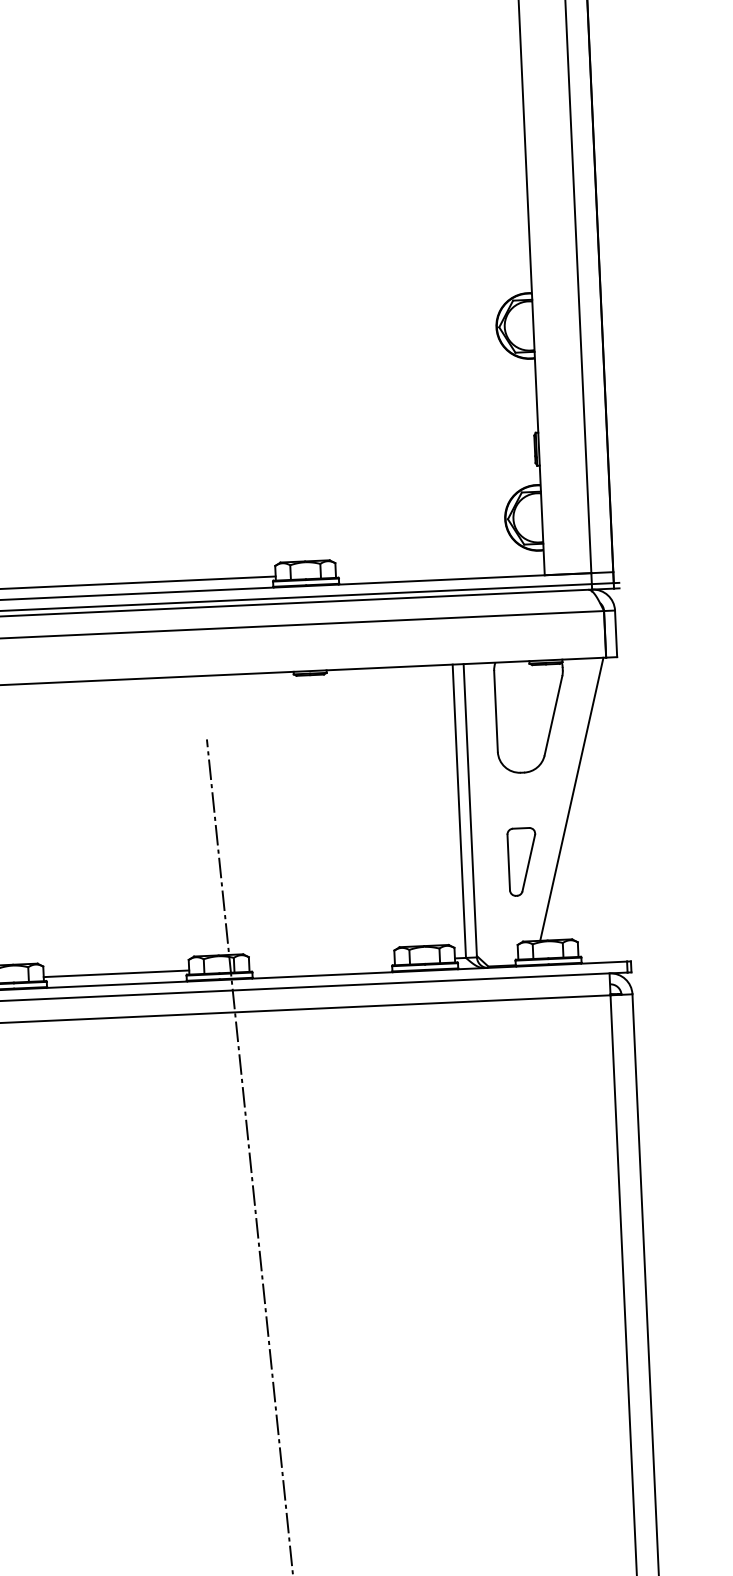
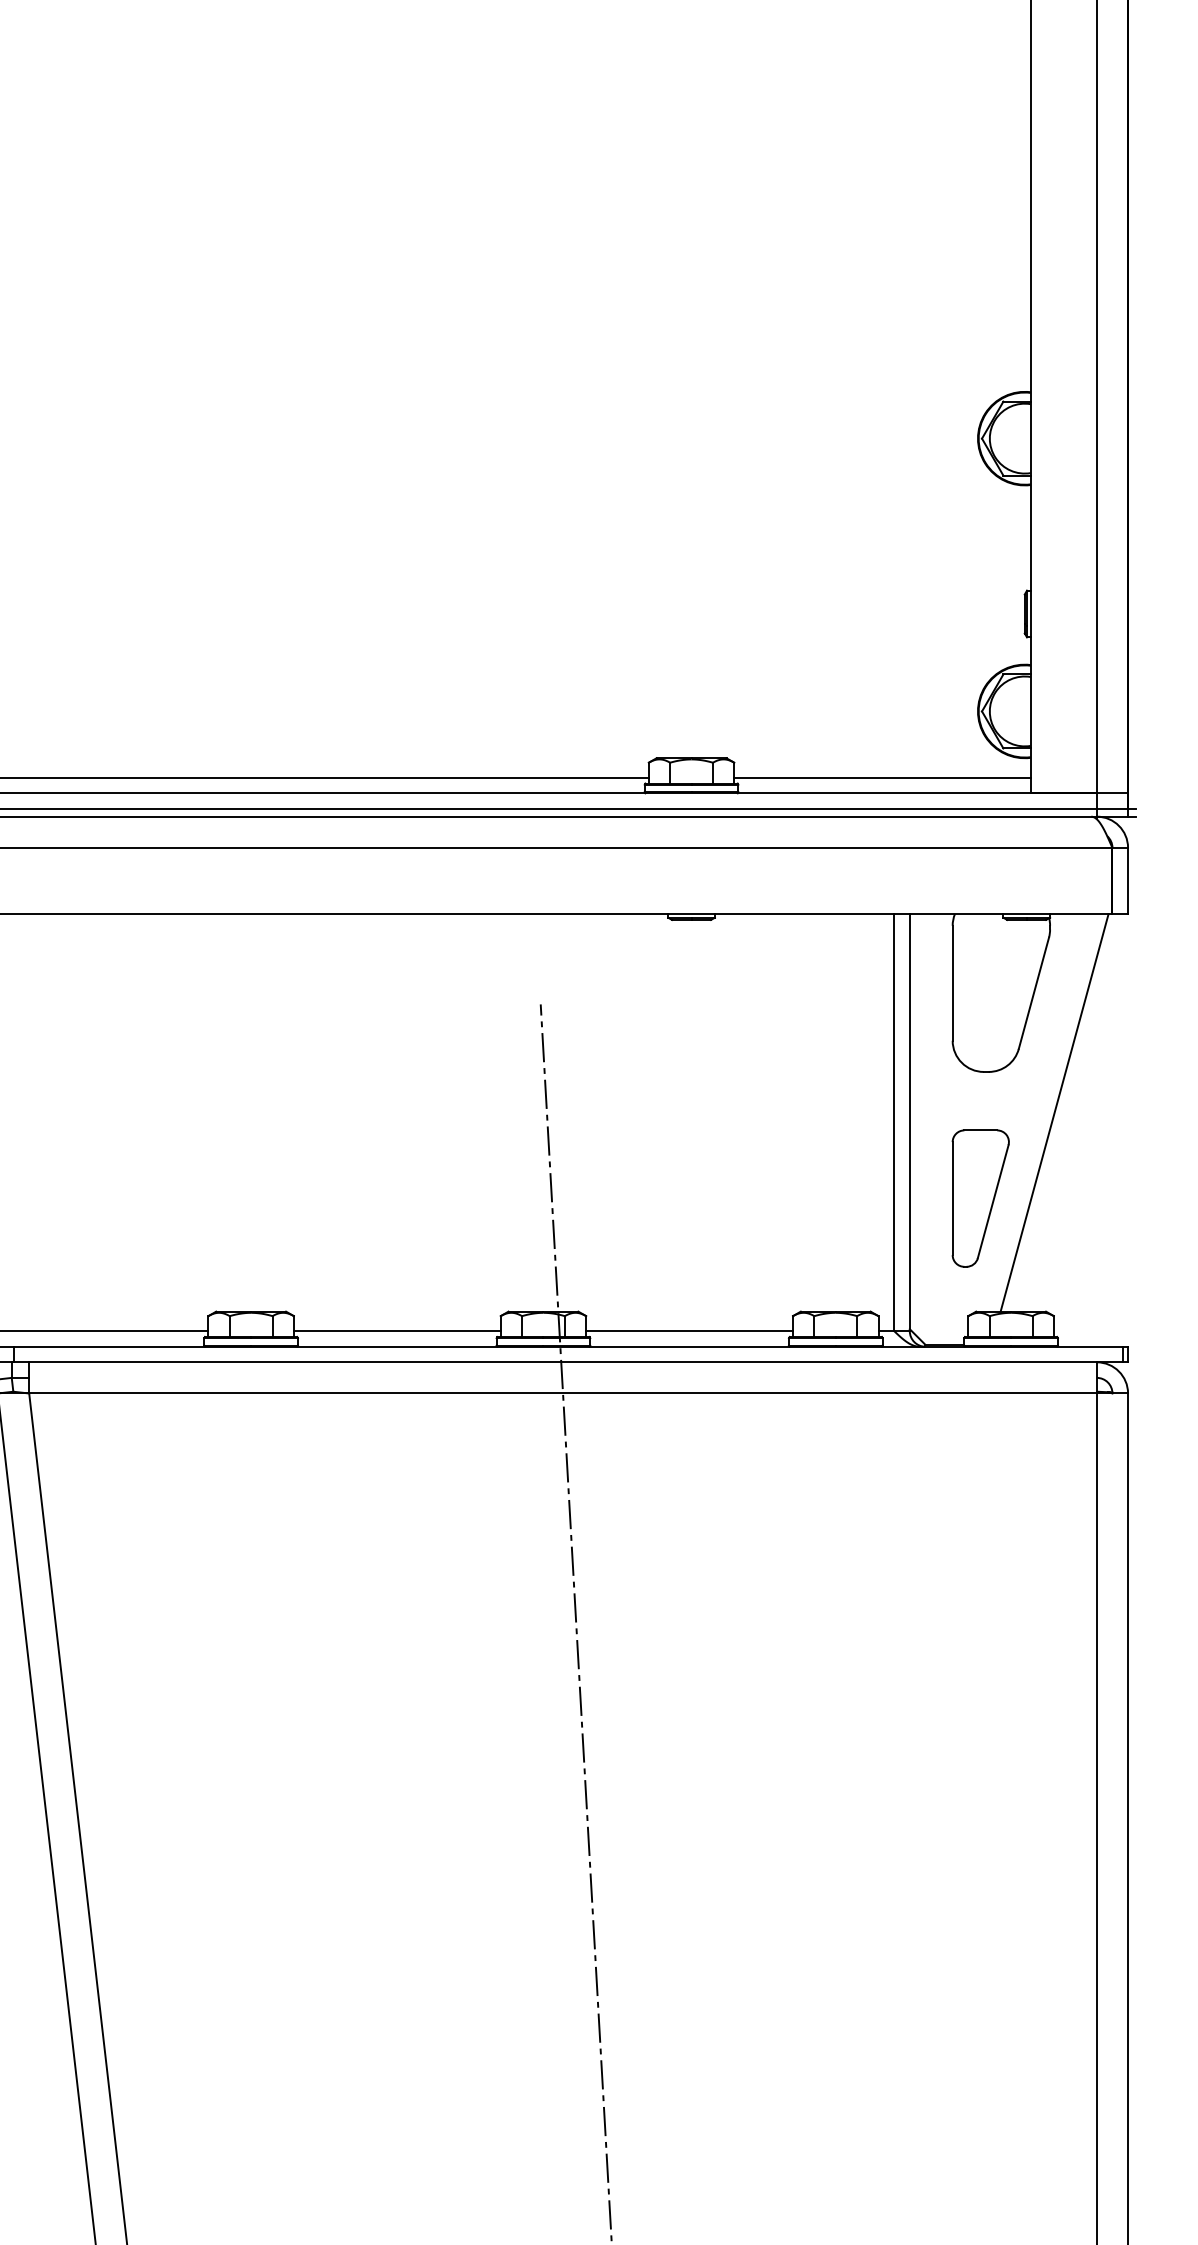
line: (440, 568) -> (882, 777), added
part: (522, 861) -> (980, 1198), size x1.43
line: (322, 964) -> (689, 1331), added

